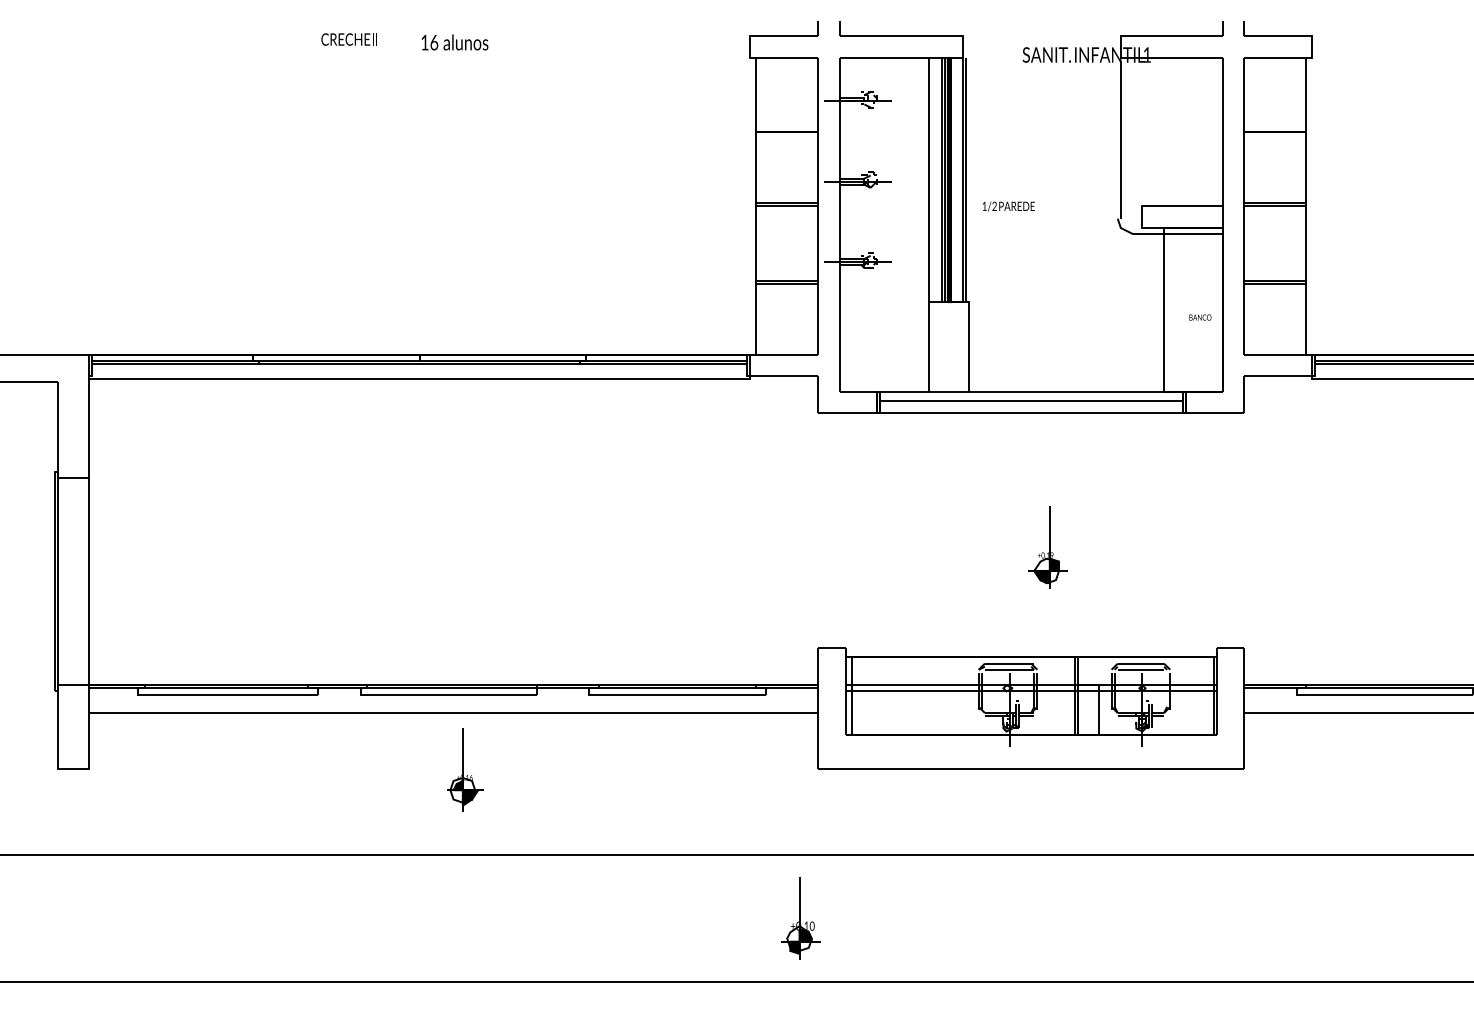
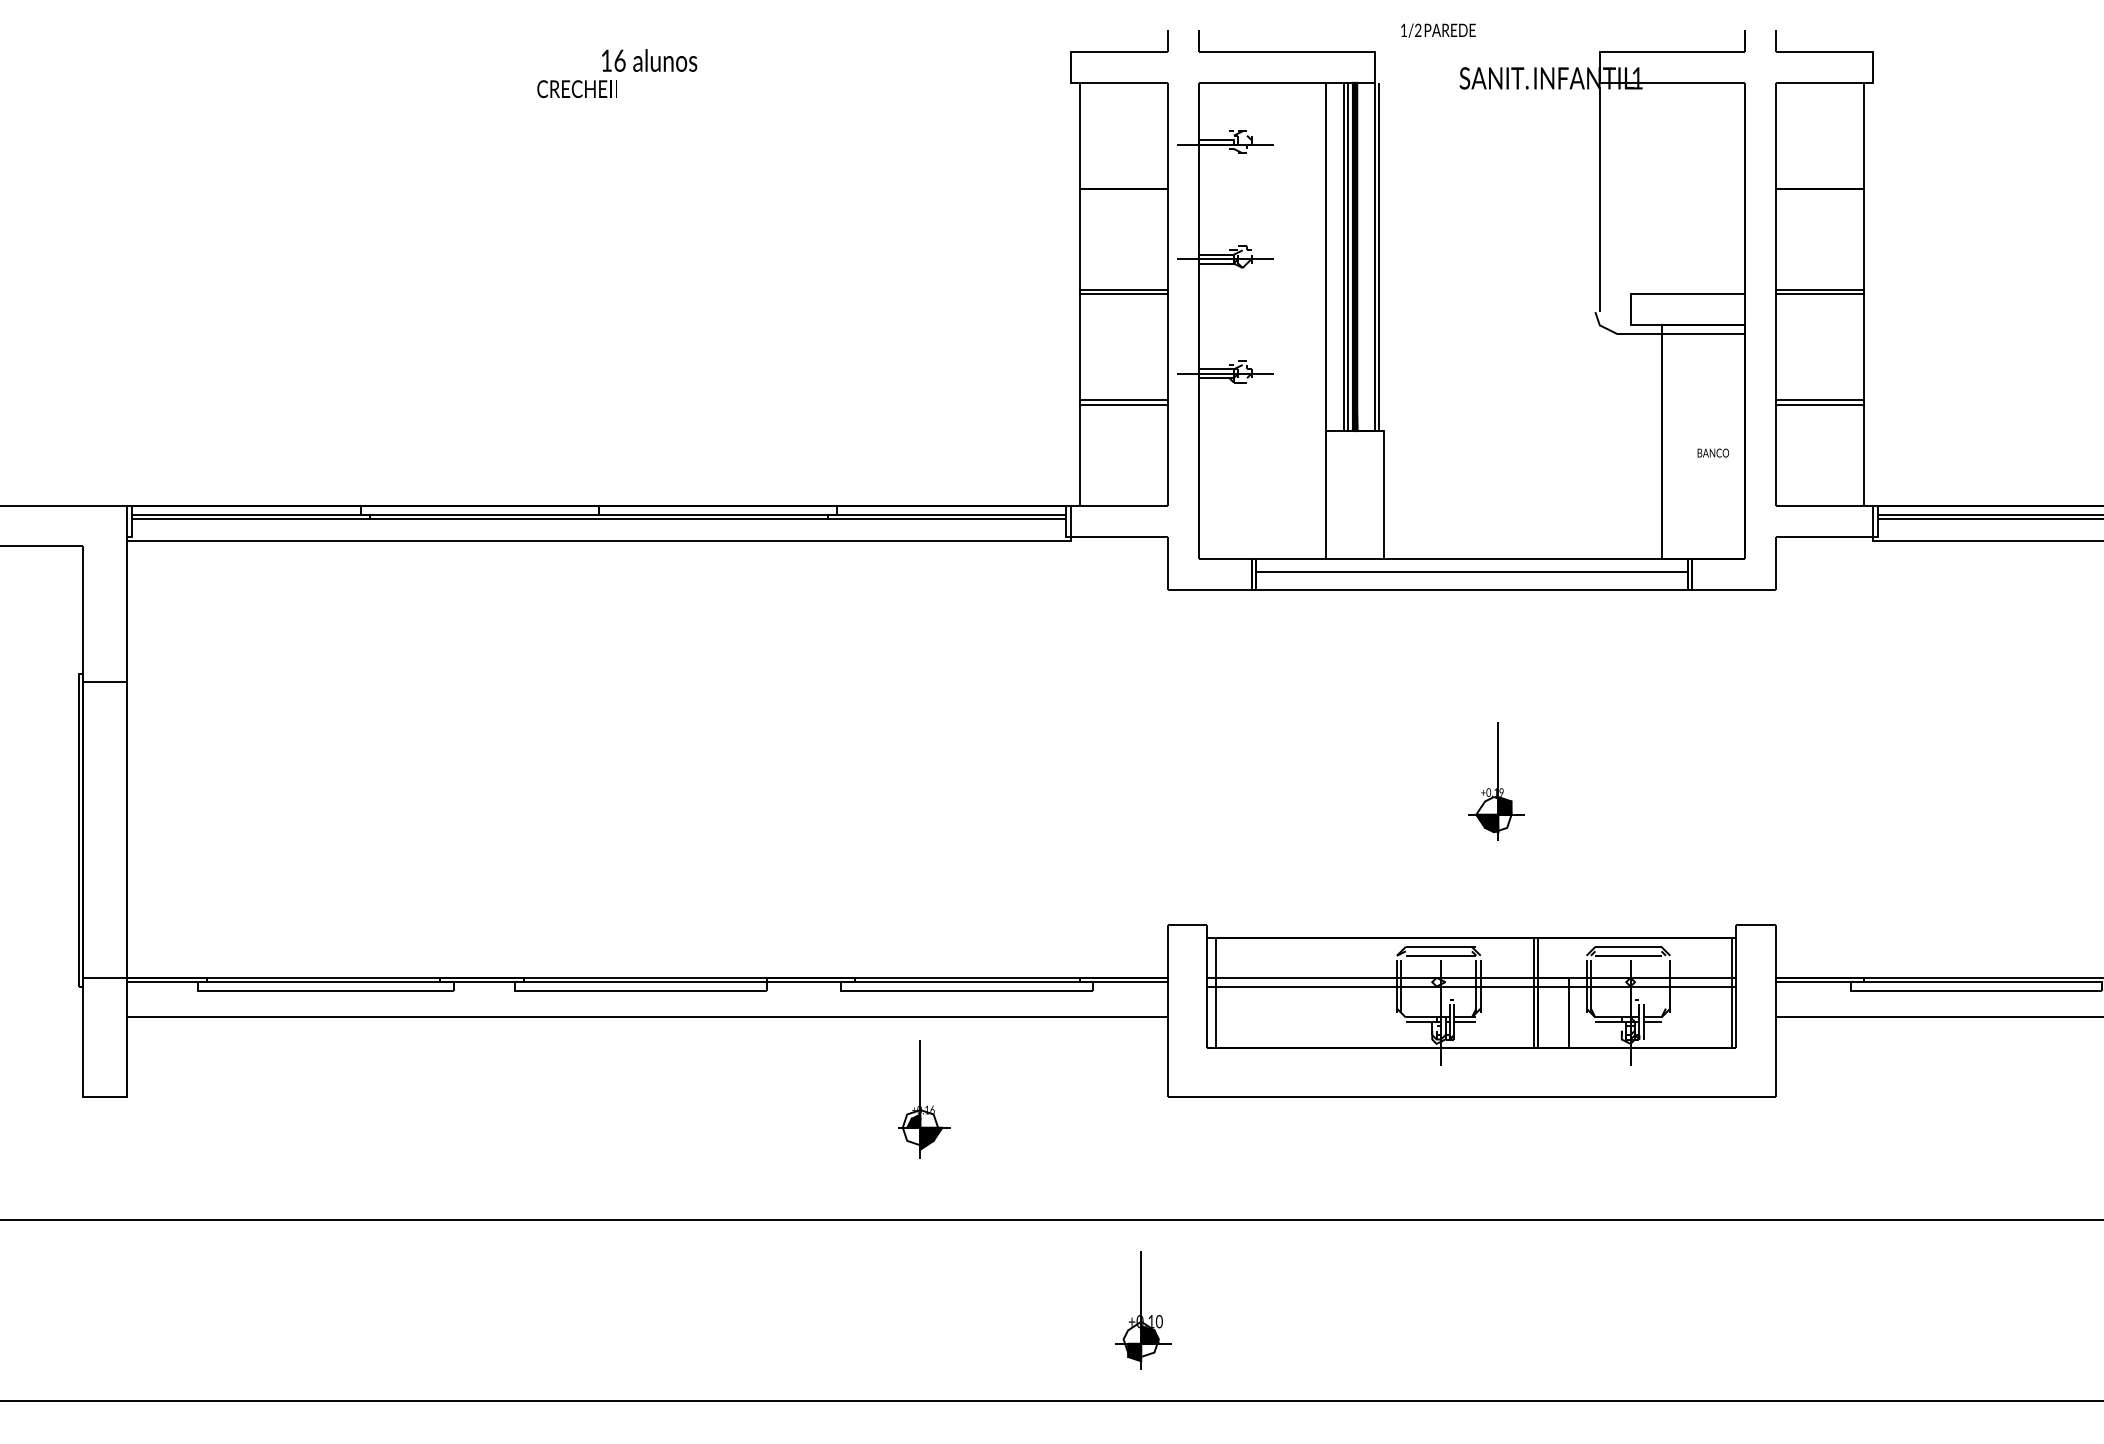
text: (348, 39) -> (576, 89), moved
text: (1008, 206) -> (1438, 30), moved
part: (465, 769) -> (924, 1098), moved

